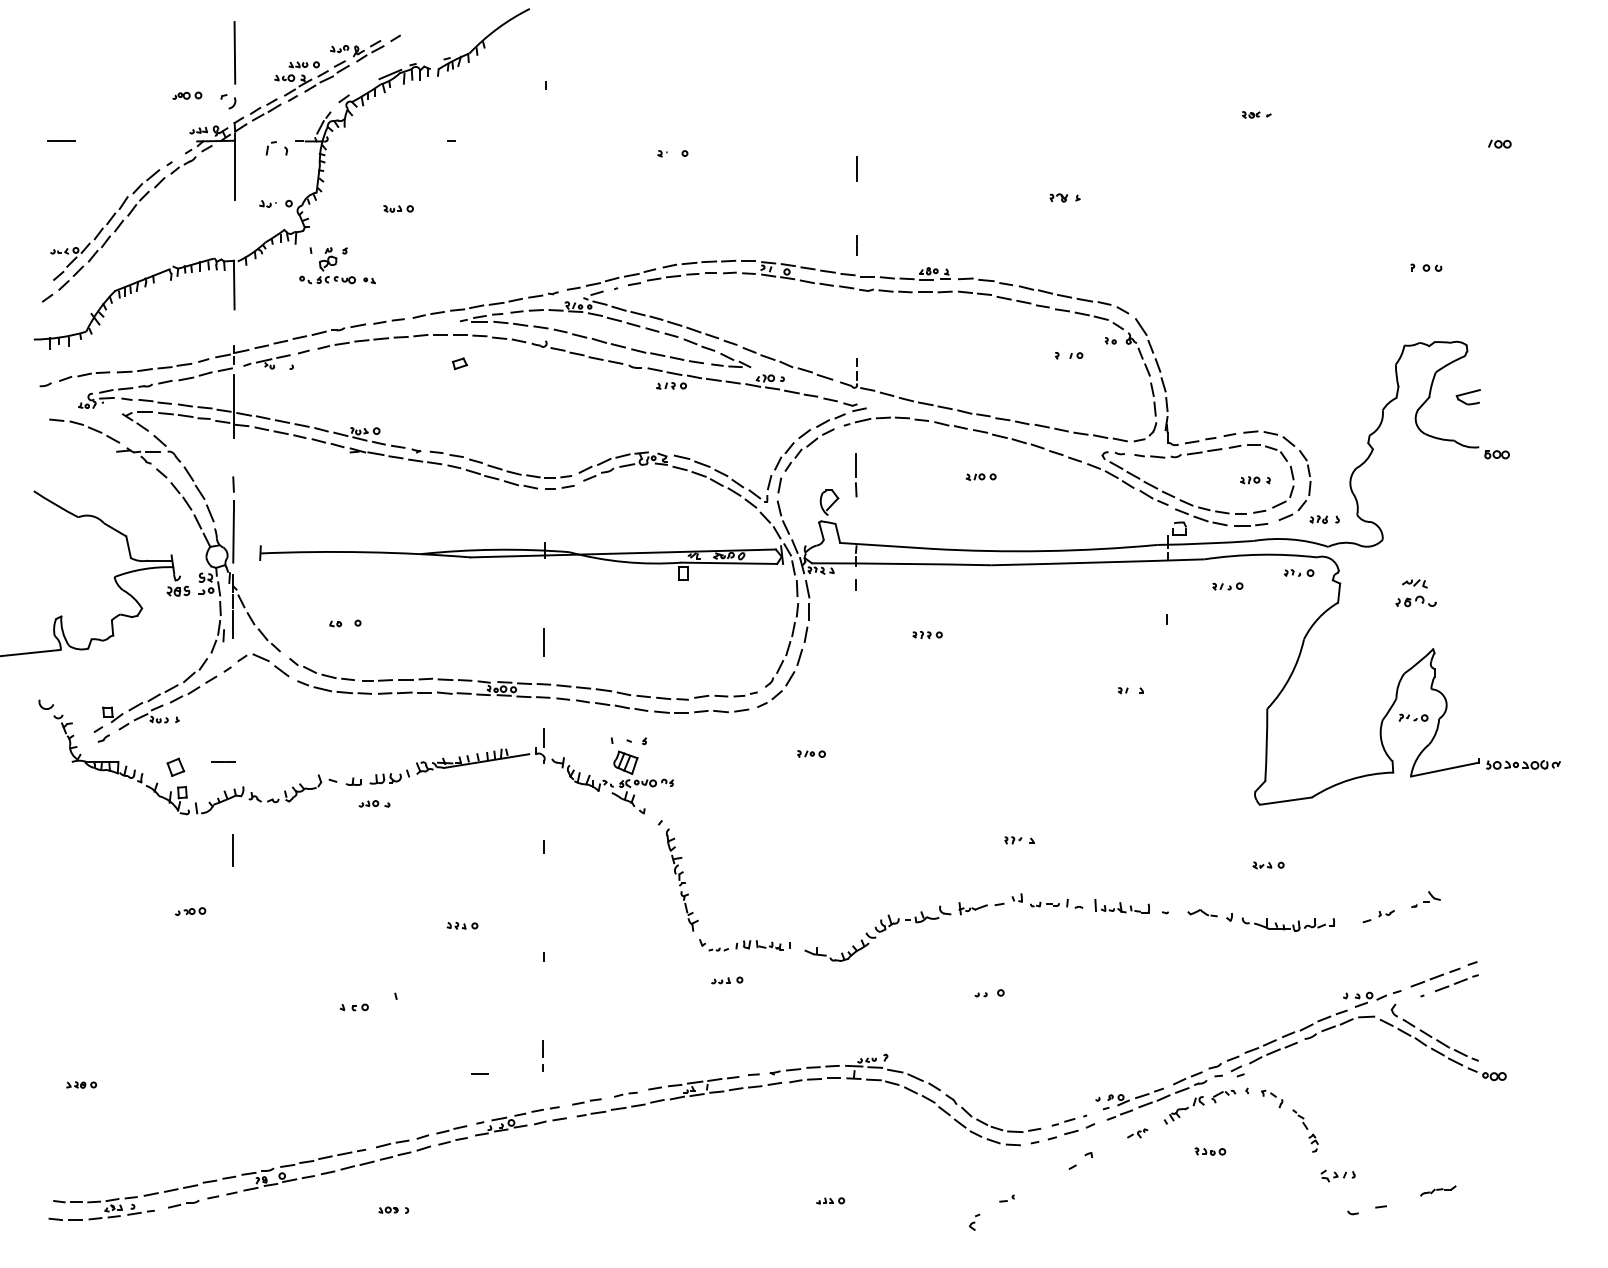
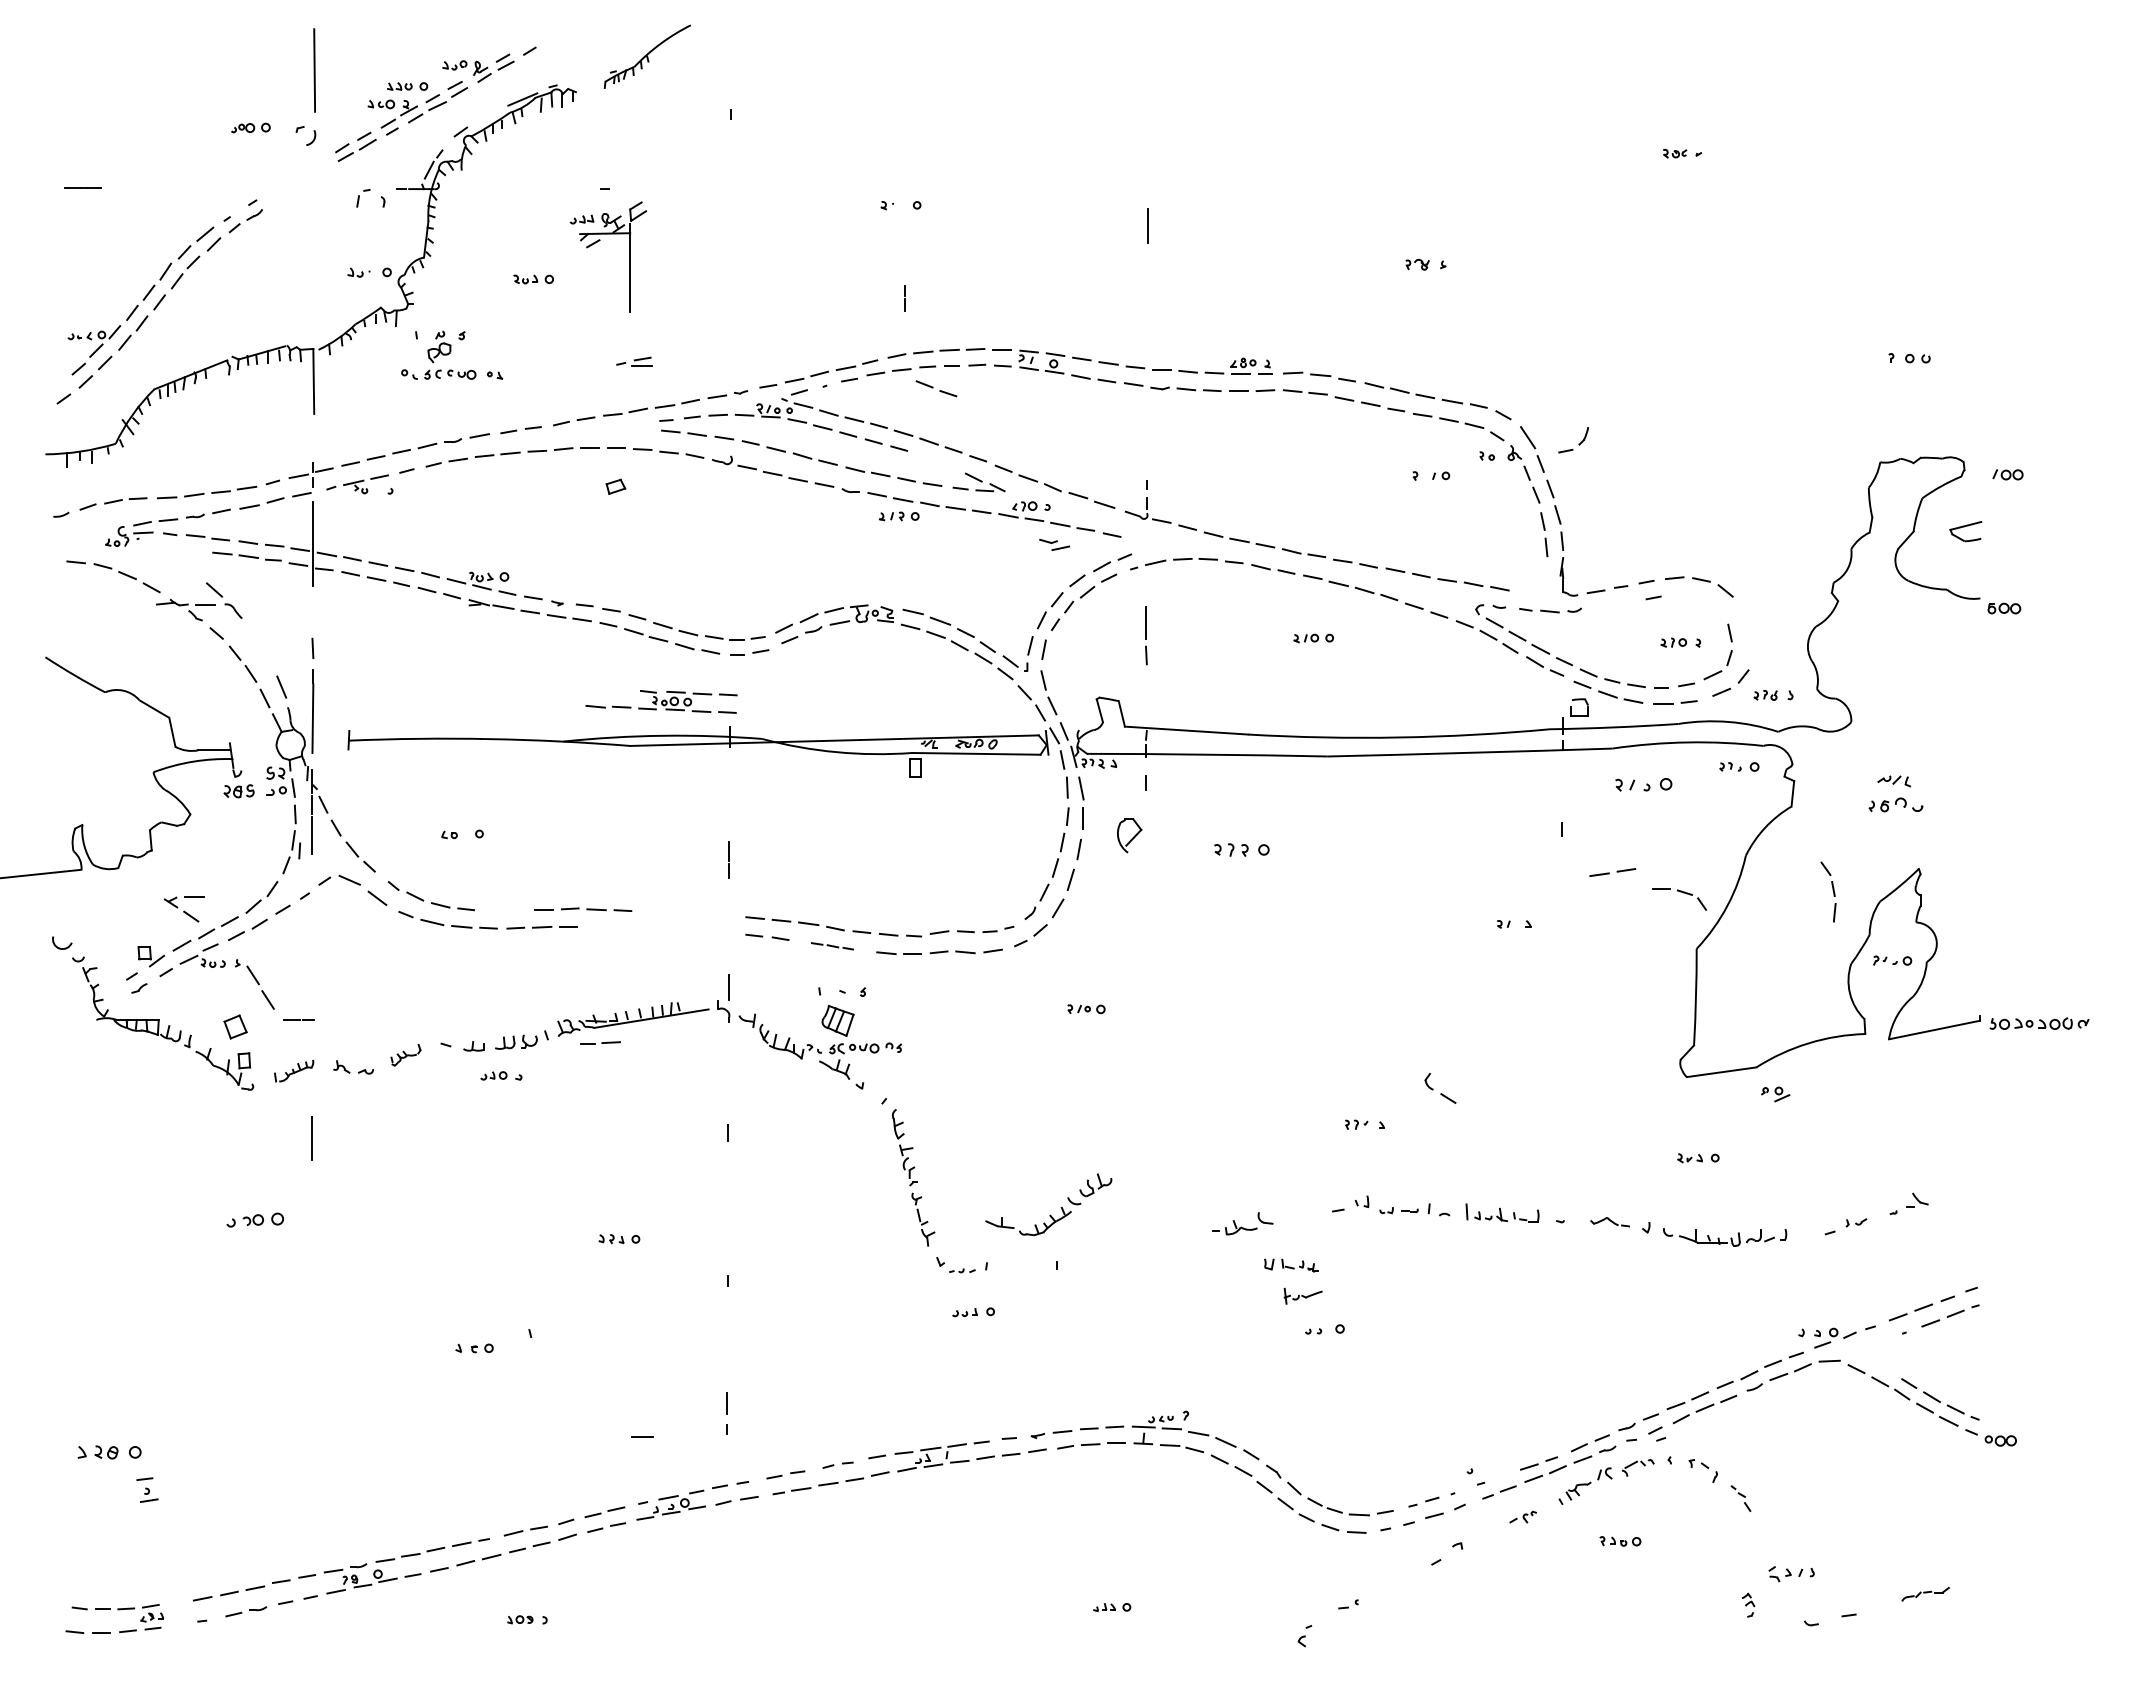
part: (483, 42) -> (647, 56), size x0.7
part: (1499, 143) -> (2007, 474), moved
part: (211, 146) -> (599, 241), moved
line: (856, 245) -> (904, 298), moved
part: (473, 318) -> (634, 361), moved
part: (699, 344) -> (936, 388), moved
part: (854, 406) -> (1054, 544), moved
part: (136, 421) -> (183, 909), moved
part: (1149, 435) -> (1578, 444), moved
part: (1267, 447) -> (1680, 892), moved
line: (1202, 451) -> (1609, 872), moved
part: (1305, 472) -> (1828, 891), moved
part: (194, 483) -> (260, 987), moved
part: (829, 502) -> (1129, 835), moved
part: (1227, 586) -> (1643, 784), size x1.4
part: (927, 634) -> (1241, 849), size x1.4
part: (377, 680) -> (600, 1042), moved
part: (493, 689) -> (661, 701), moved
part: (621, 707) -> (832, 946), size x0.6
part: (302, 787) -> (405, 1054), size x0.6
part: (219, 799) -> (293, 1070), size x0.6
part: (972, 908) -> (1302, 1295), moved
part: (189, 911) -> (254, 1219), size x1.4
part: (762, 945) -> (1290, 1265), moved
part: (853, 945) -> (1050, 1214), moved
part: (1403, 1014) -> (1440, 1087), moved
part: (81, 1084) -> (109, 1451), size x1.6
part: (1118, 1100) -> (1775, 1094), moved
part: (1313, 1142) -> (1748, 1604), moved
part: (133, 1205) -> (147, 1489), moved

